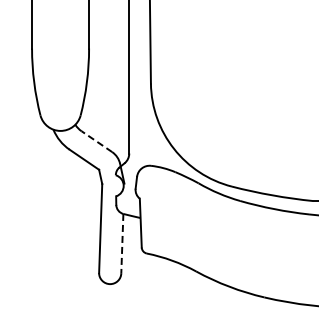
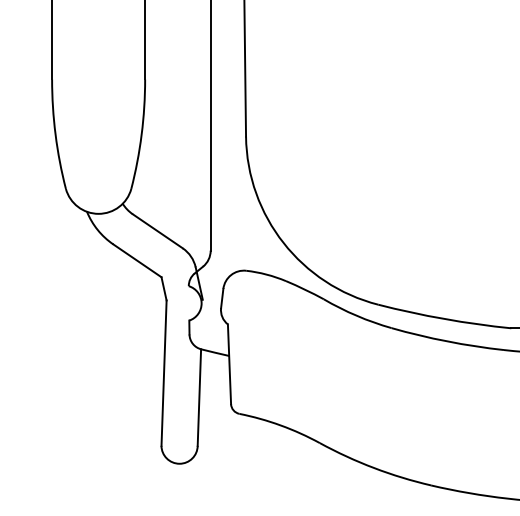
line: (96, 141) -> (157, 231), dashed -> solid
line: (122, 243) -> (199, 397), dashed -> solid

